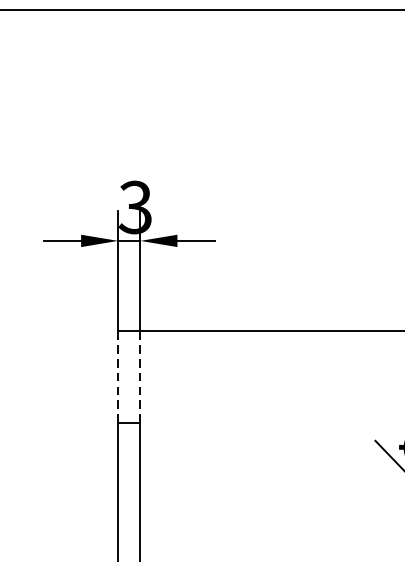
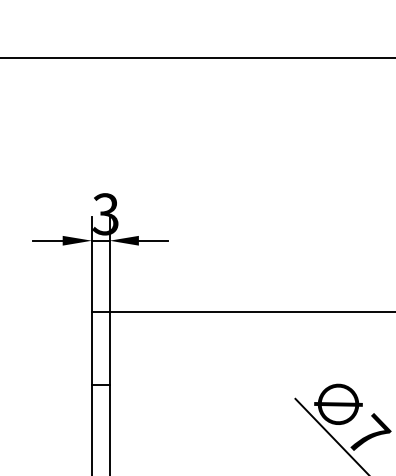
line: (118, 377) -> (92, 348), dashed -> solid
line: (140, 377) -> (109, 348), dashed -> solid

